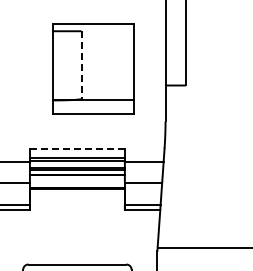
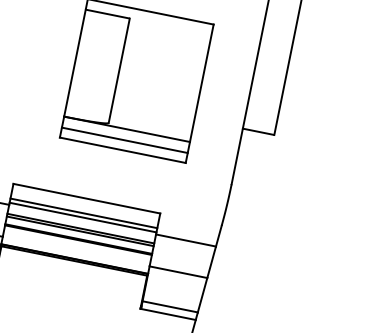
line: (81, 64) -> (119, 69), dashed -> solid
line: (93, 107) -> (124, 140), added
line: (76, 148) -> (85, 198), dashed -> solid

